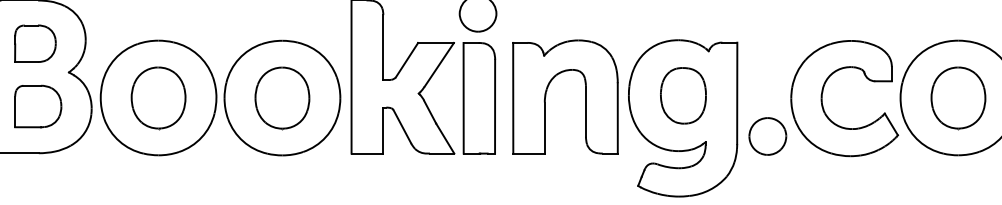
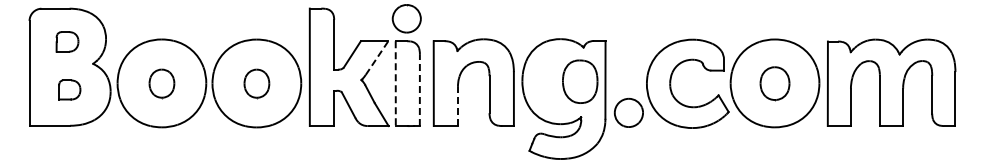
part: (35, 43) -> (67, 41), size x0.7
line: (439, 64) -> (377, 57), solid -> dashed
part: (683, 95) -> (580, 81), moved
part: (158, 98) -> (161, 83), size x0.6
part: (281, 98) -> (256, 83), size x0.6
part: (957, 98) -> (774, 83), size x0.7
line: (463, 99) -> (395, 84), solid -> dashed
part: (38, 105) -> (69, 89), size x0.6
line: (494, 107) -> (419, 90), solid -> dashed
line: (544, 128) -> (457, 106), solid -> dashed

